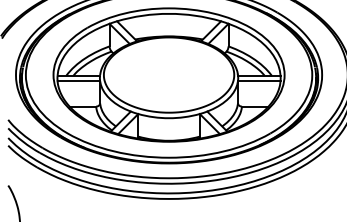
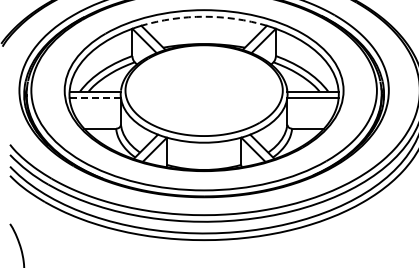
arc: (169, 13) -> (204, 16), solid -> dashed
line: (79, 80) -> (95, 97), solid -> dashed

